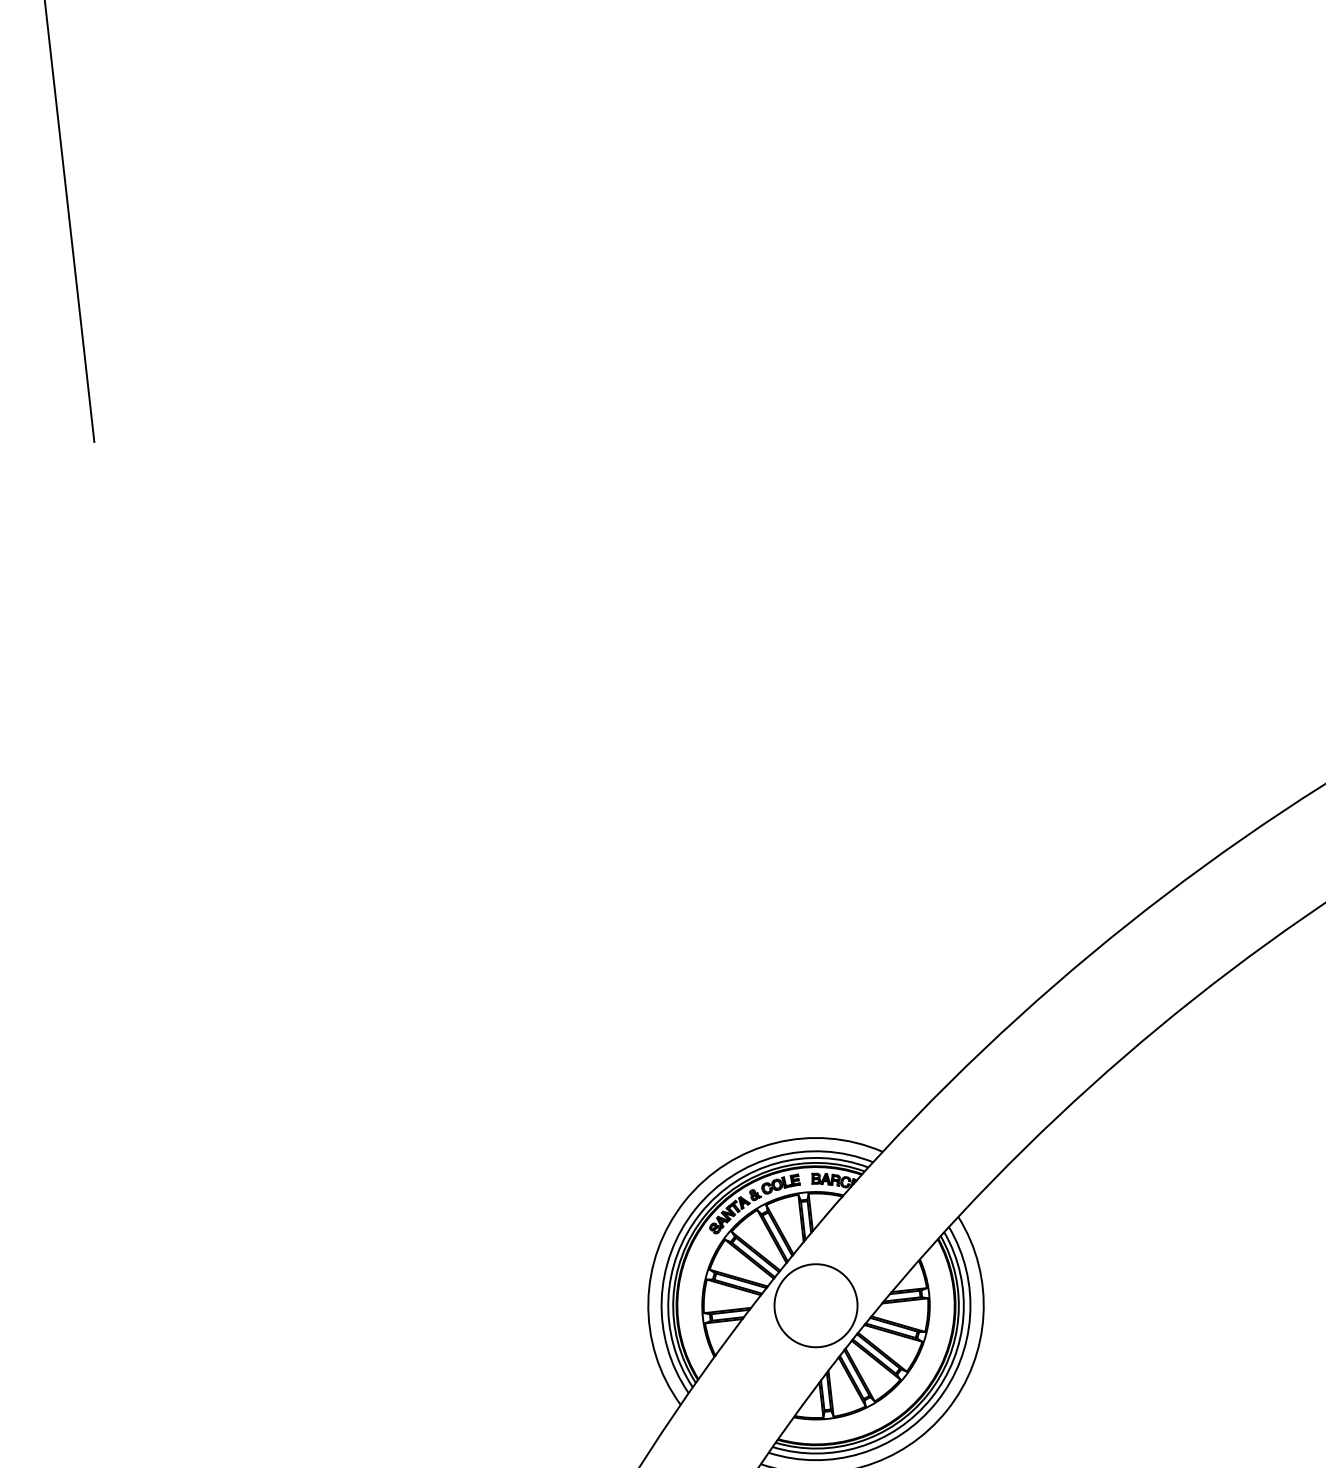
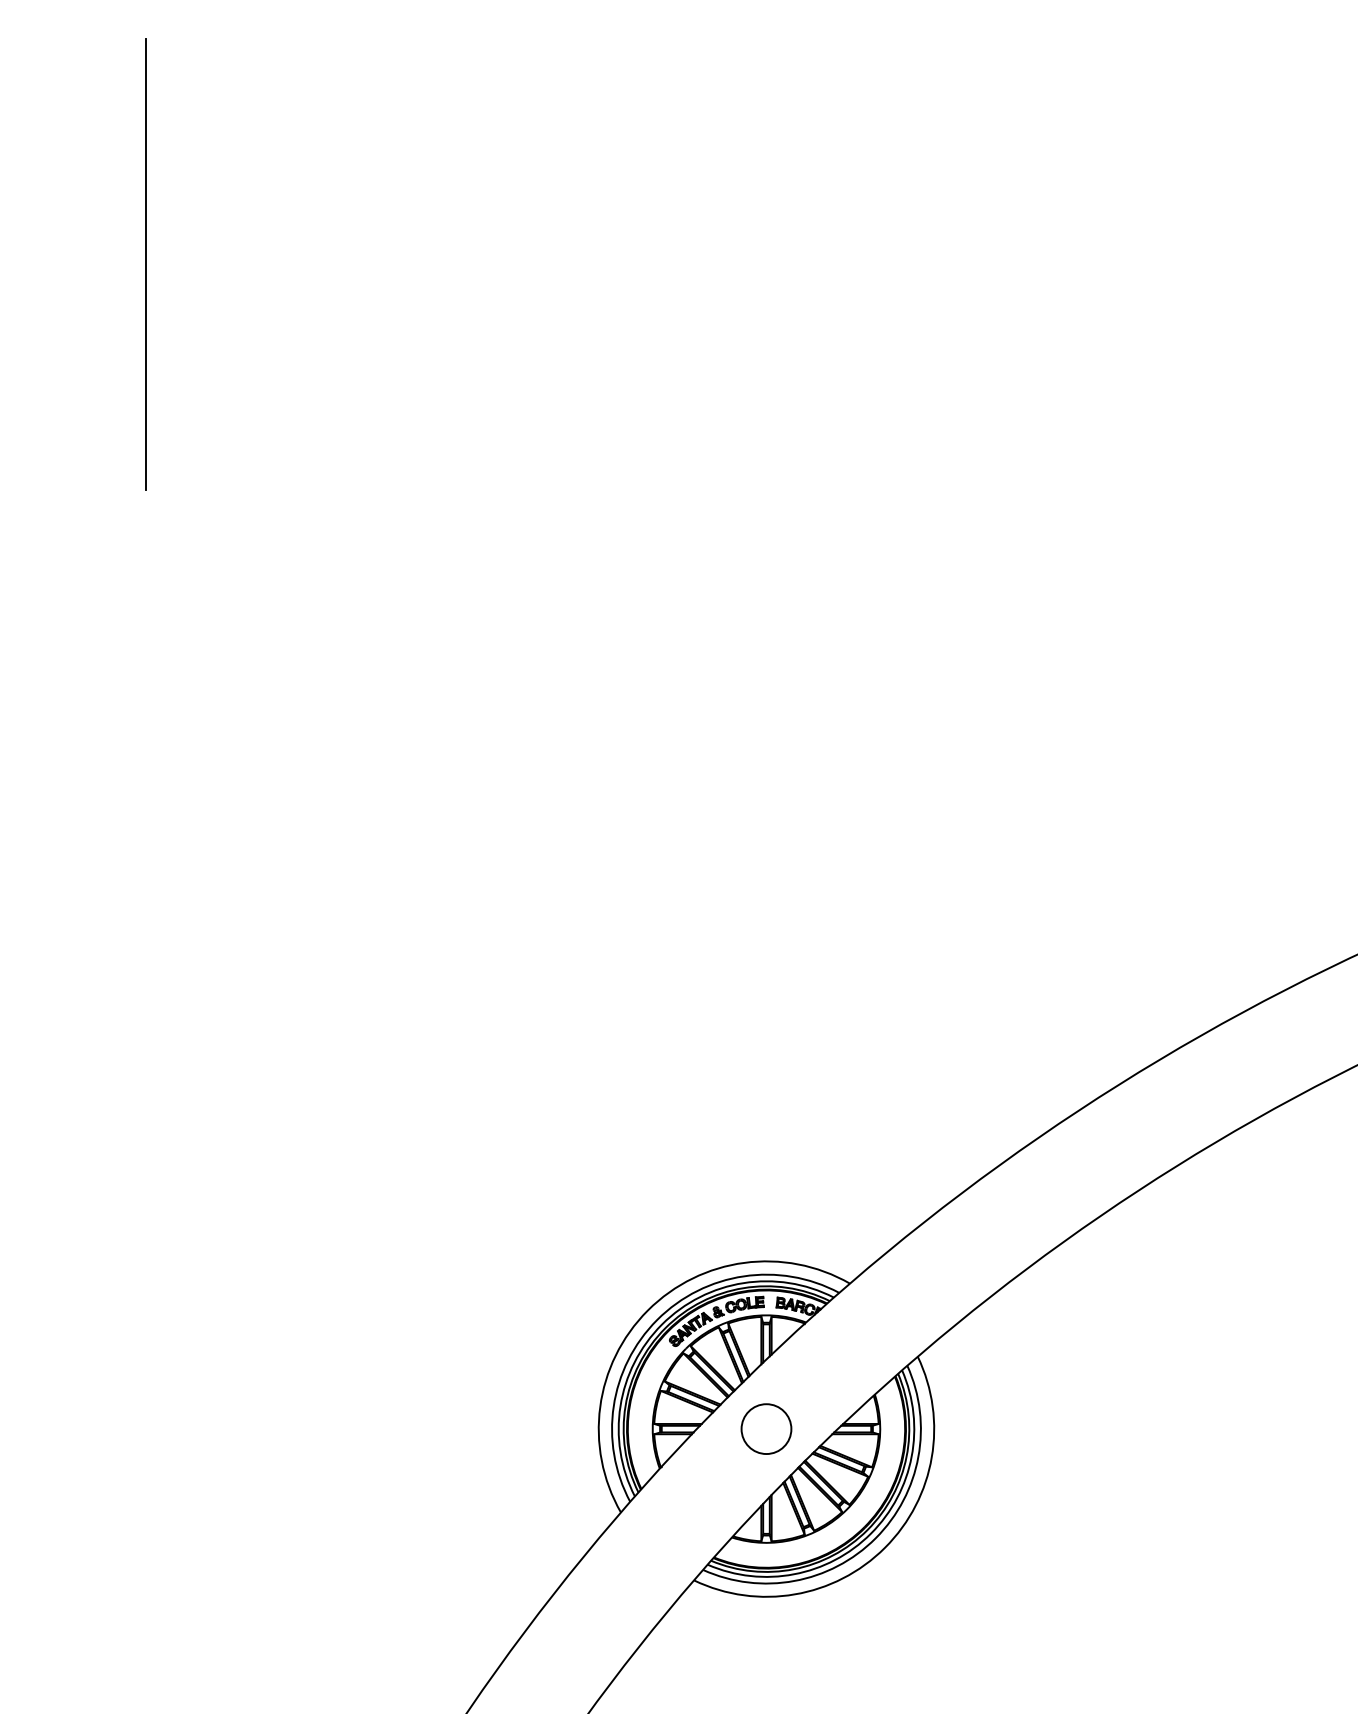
circle: (815, 1305) -> (766, 1428), size x0.6

